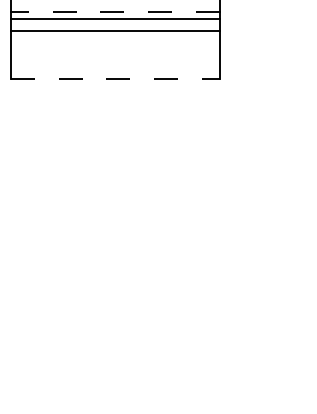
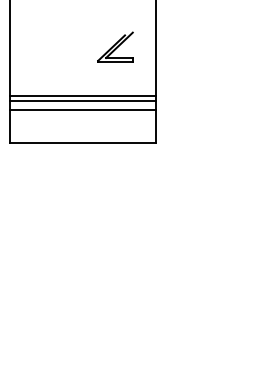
line: (115, 11) -> (83, 96), dashed -> solid
line: (115, 77) -> (83, 142), dashed -> solid

